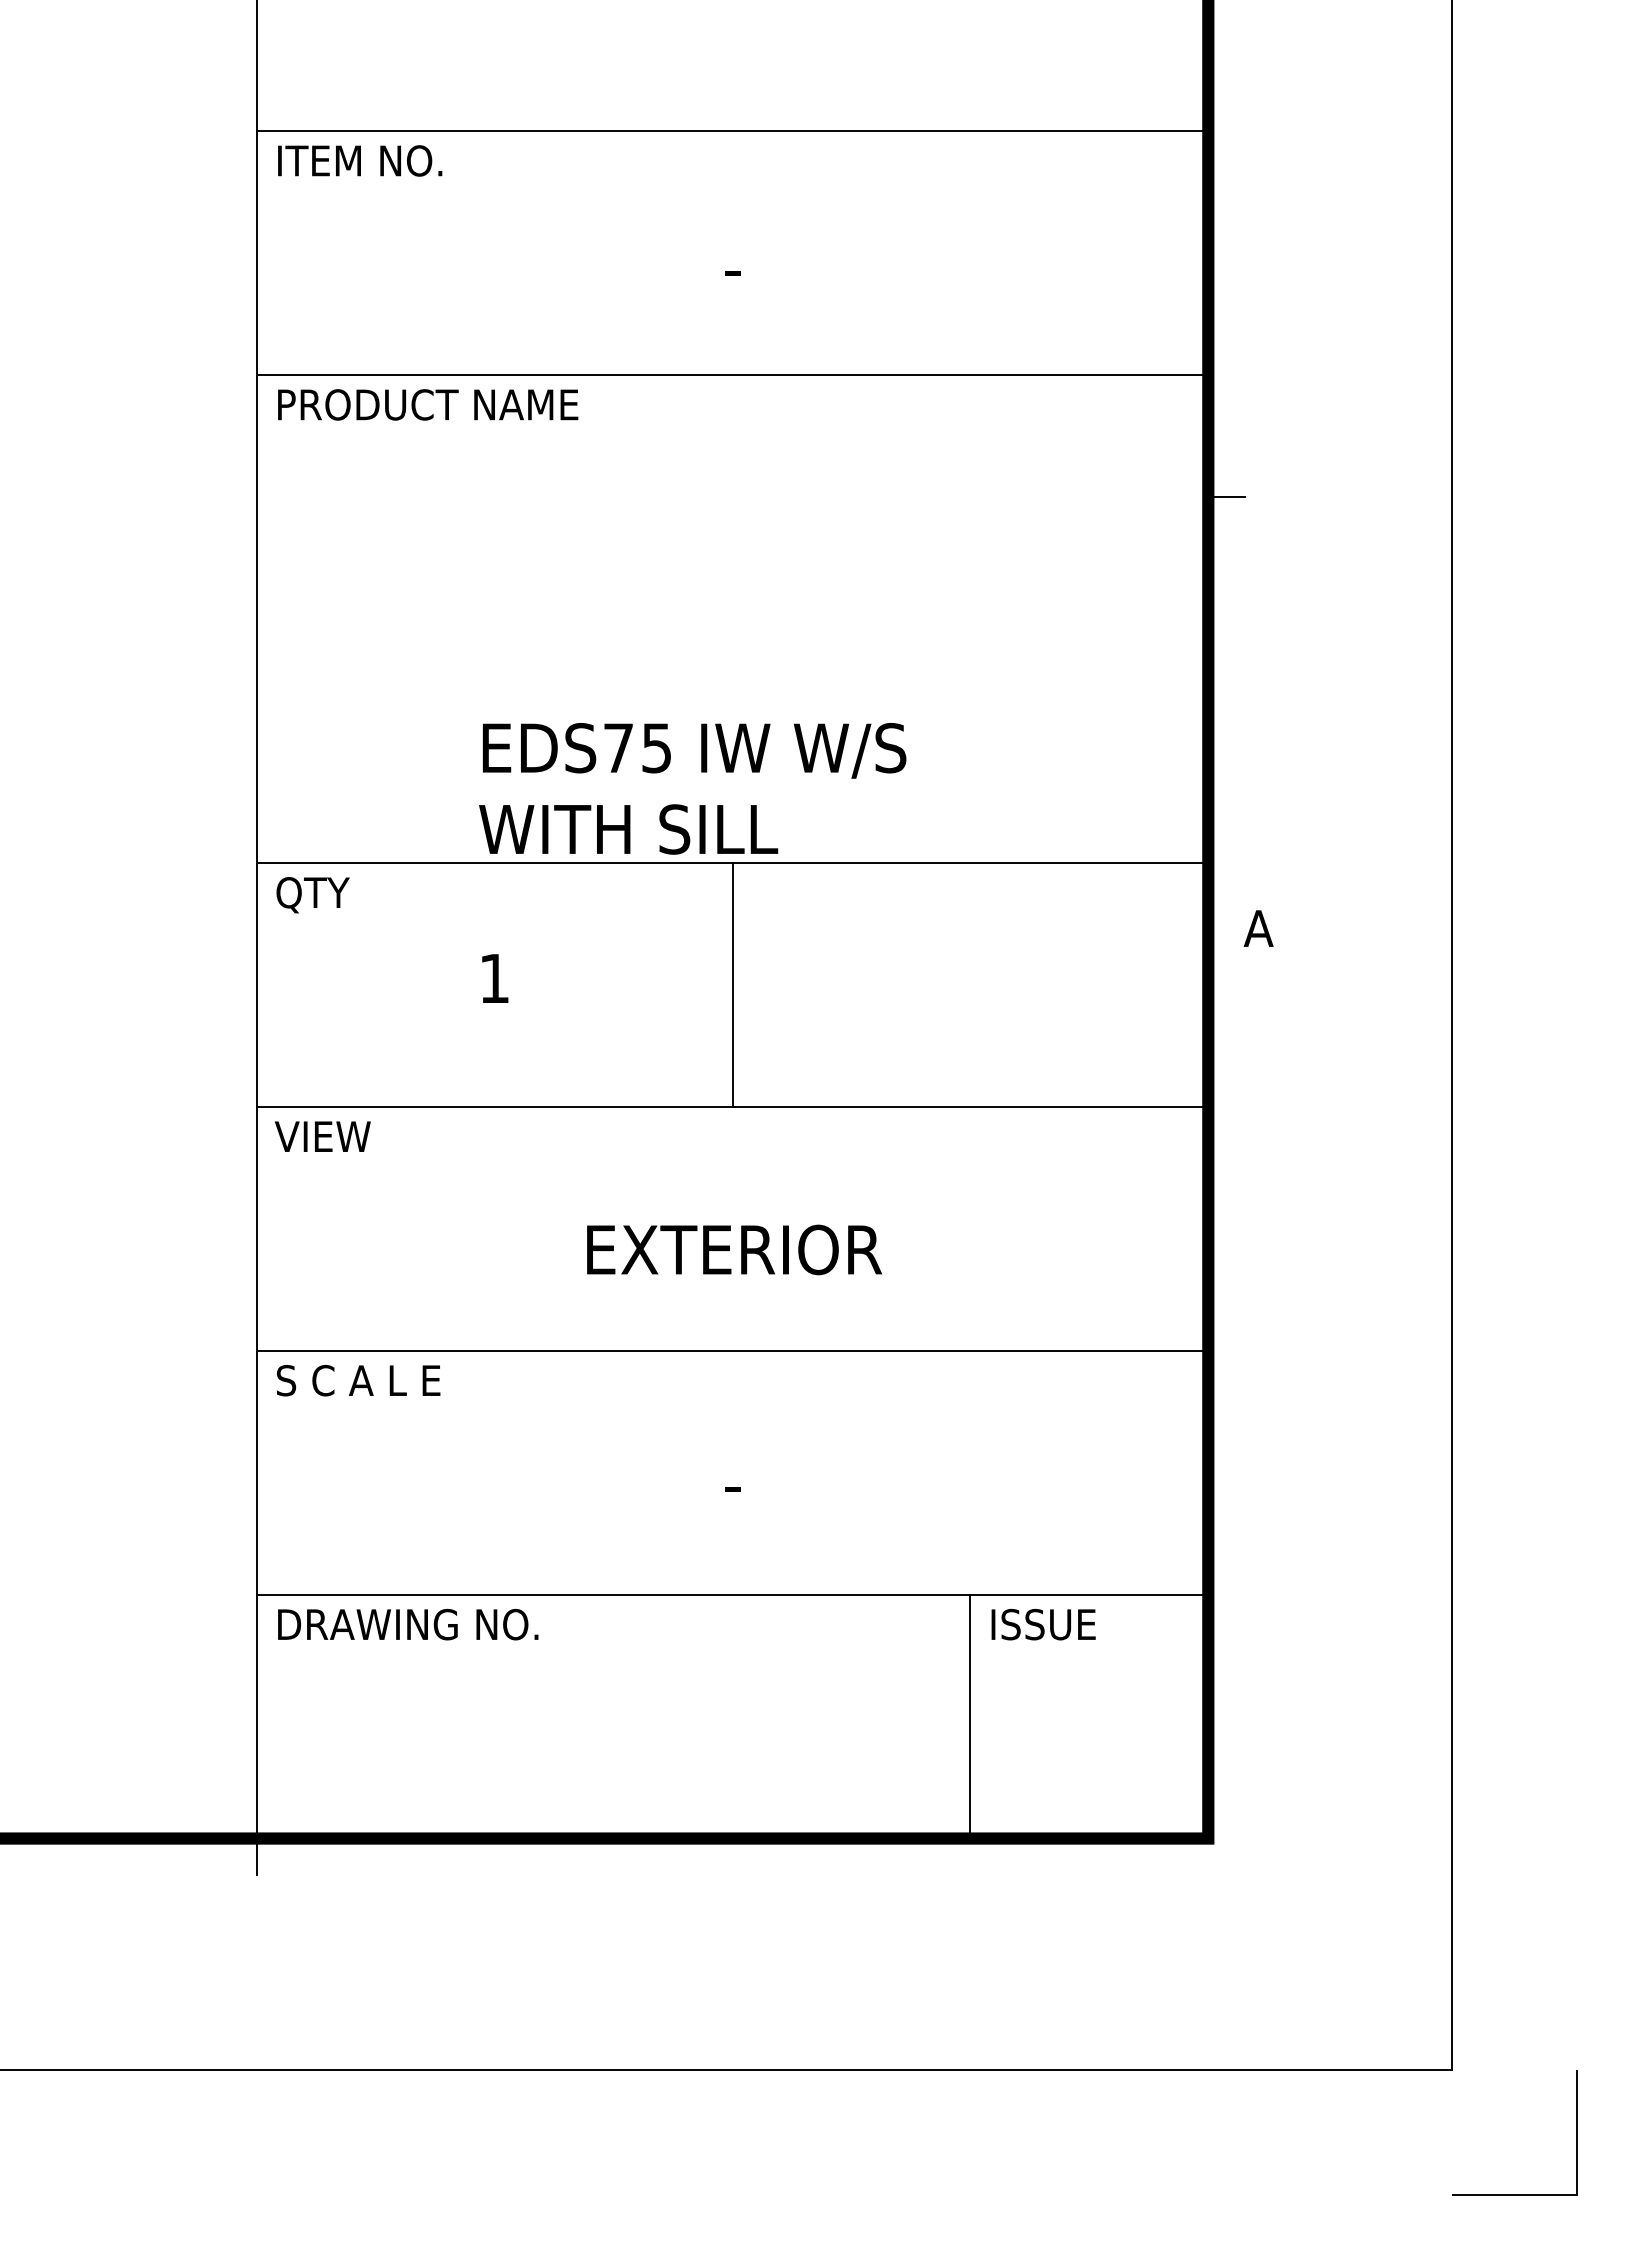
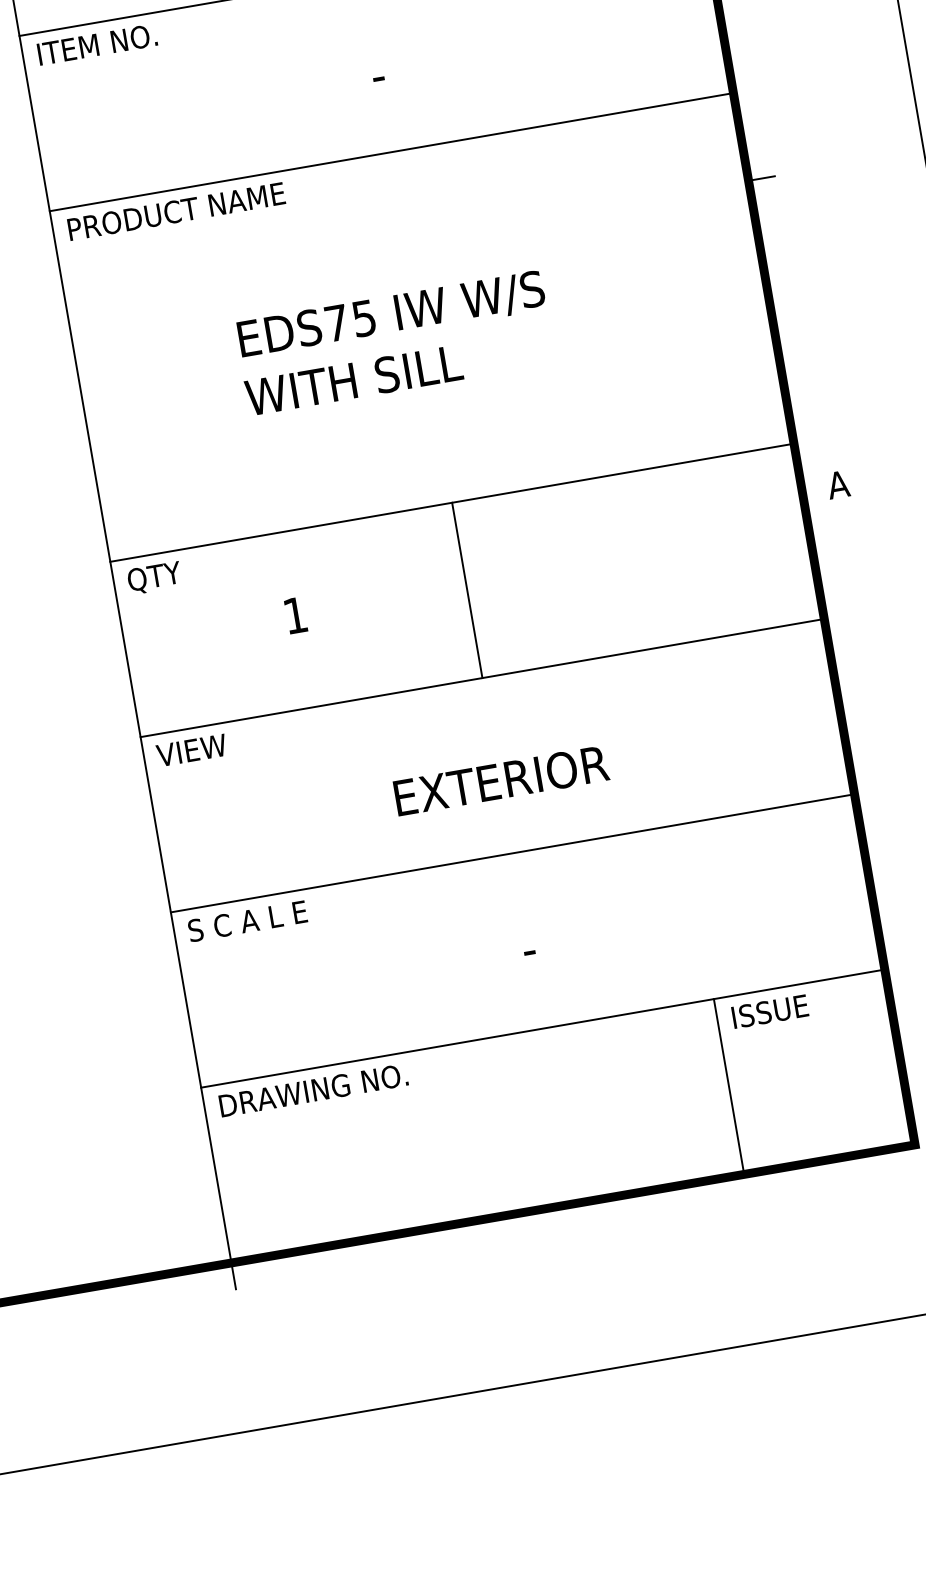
text: (692, 788) -> (394, 343), moved

